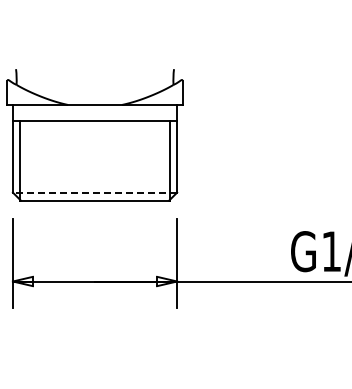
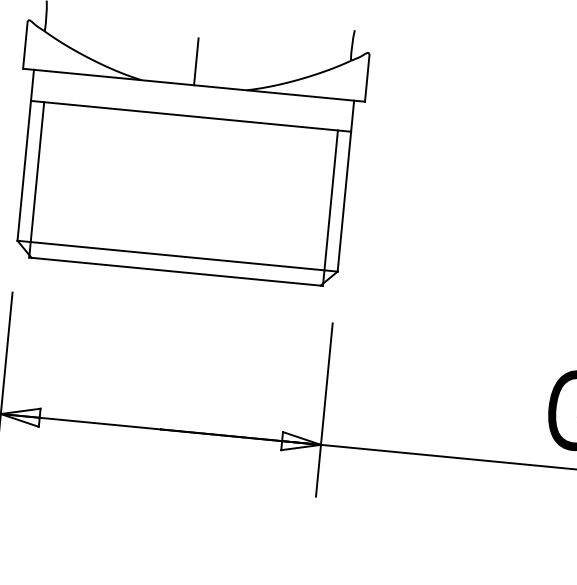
line: (95, 92) -> (197, 61), added
line: (94, 192) -> (176, 255), dashed -> solid

